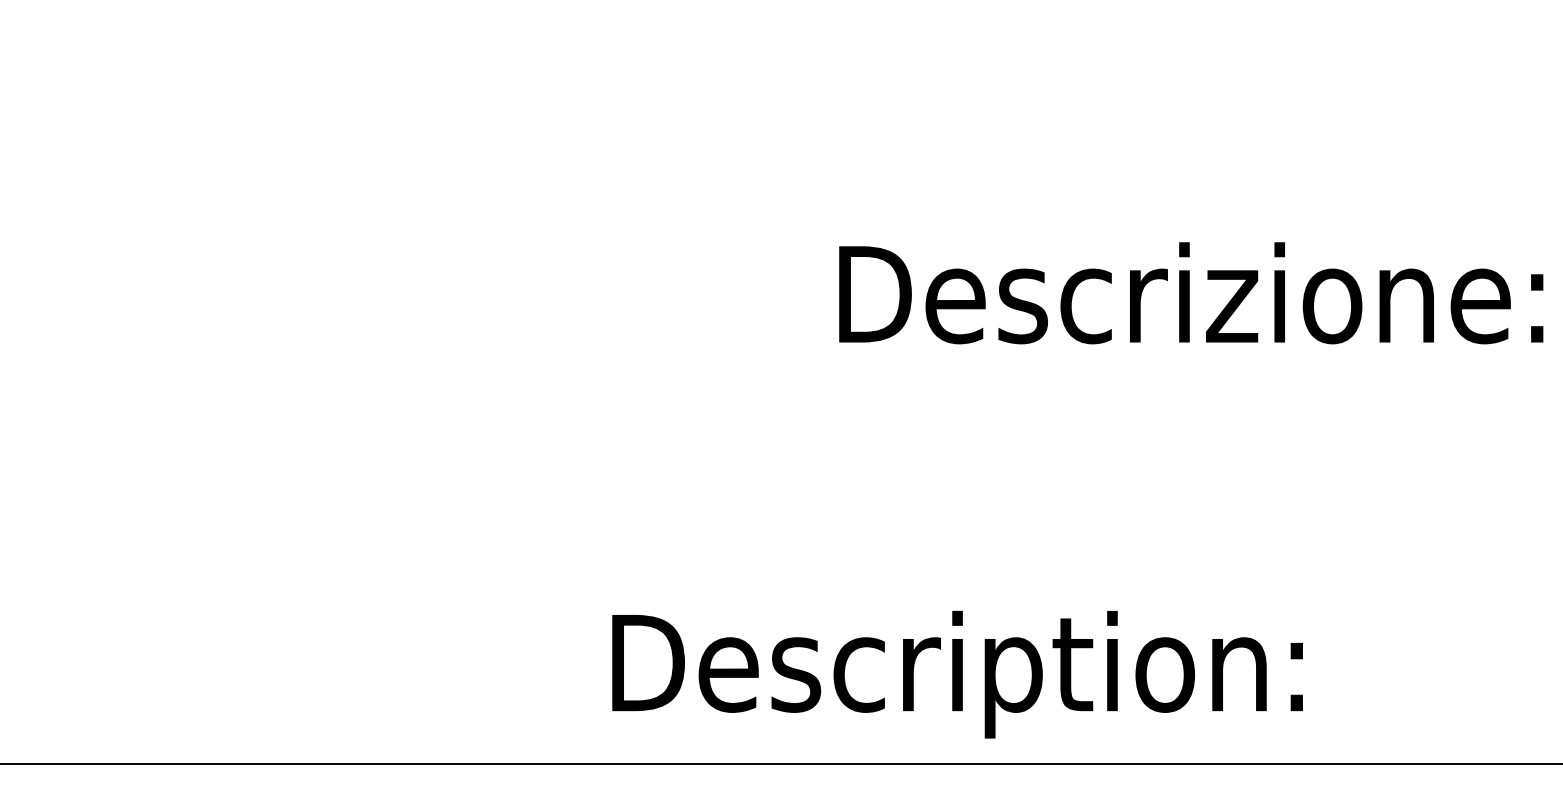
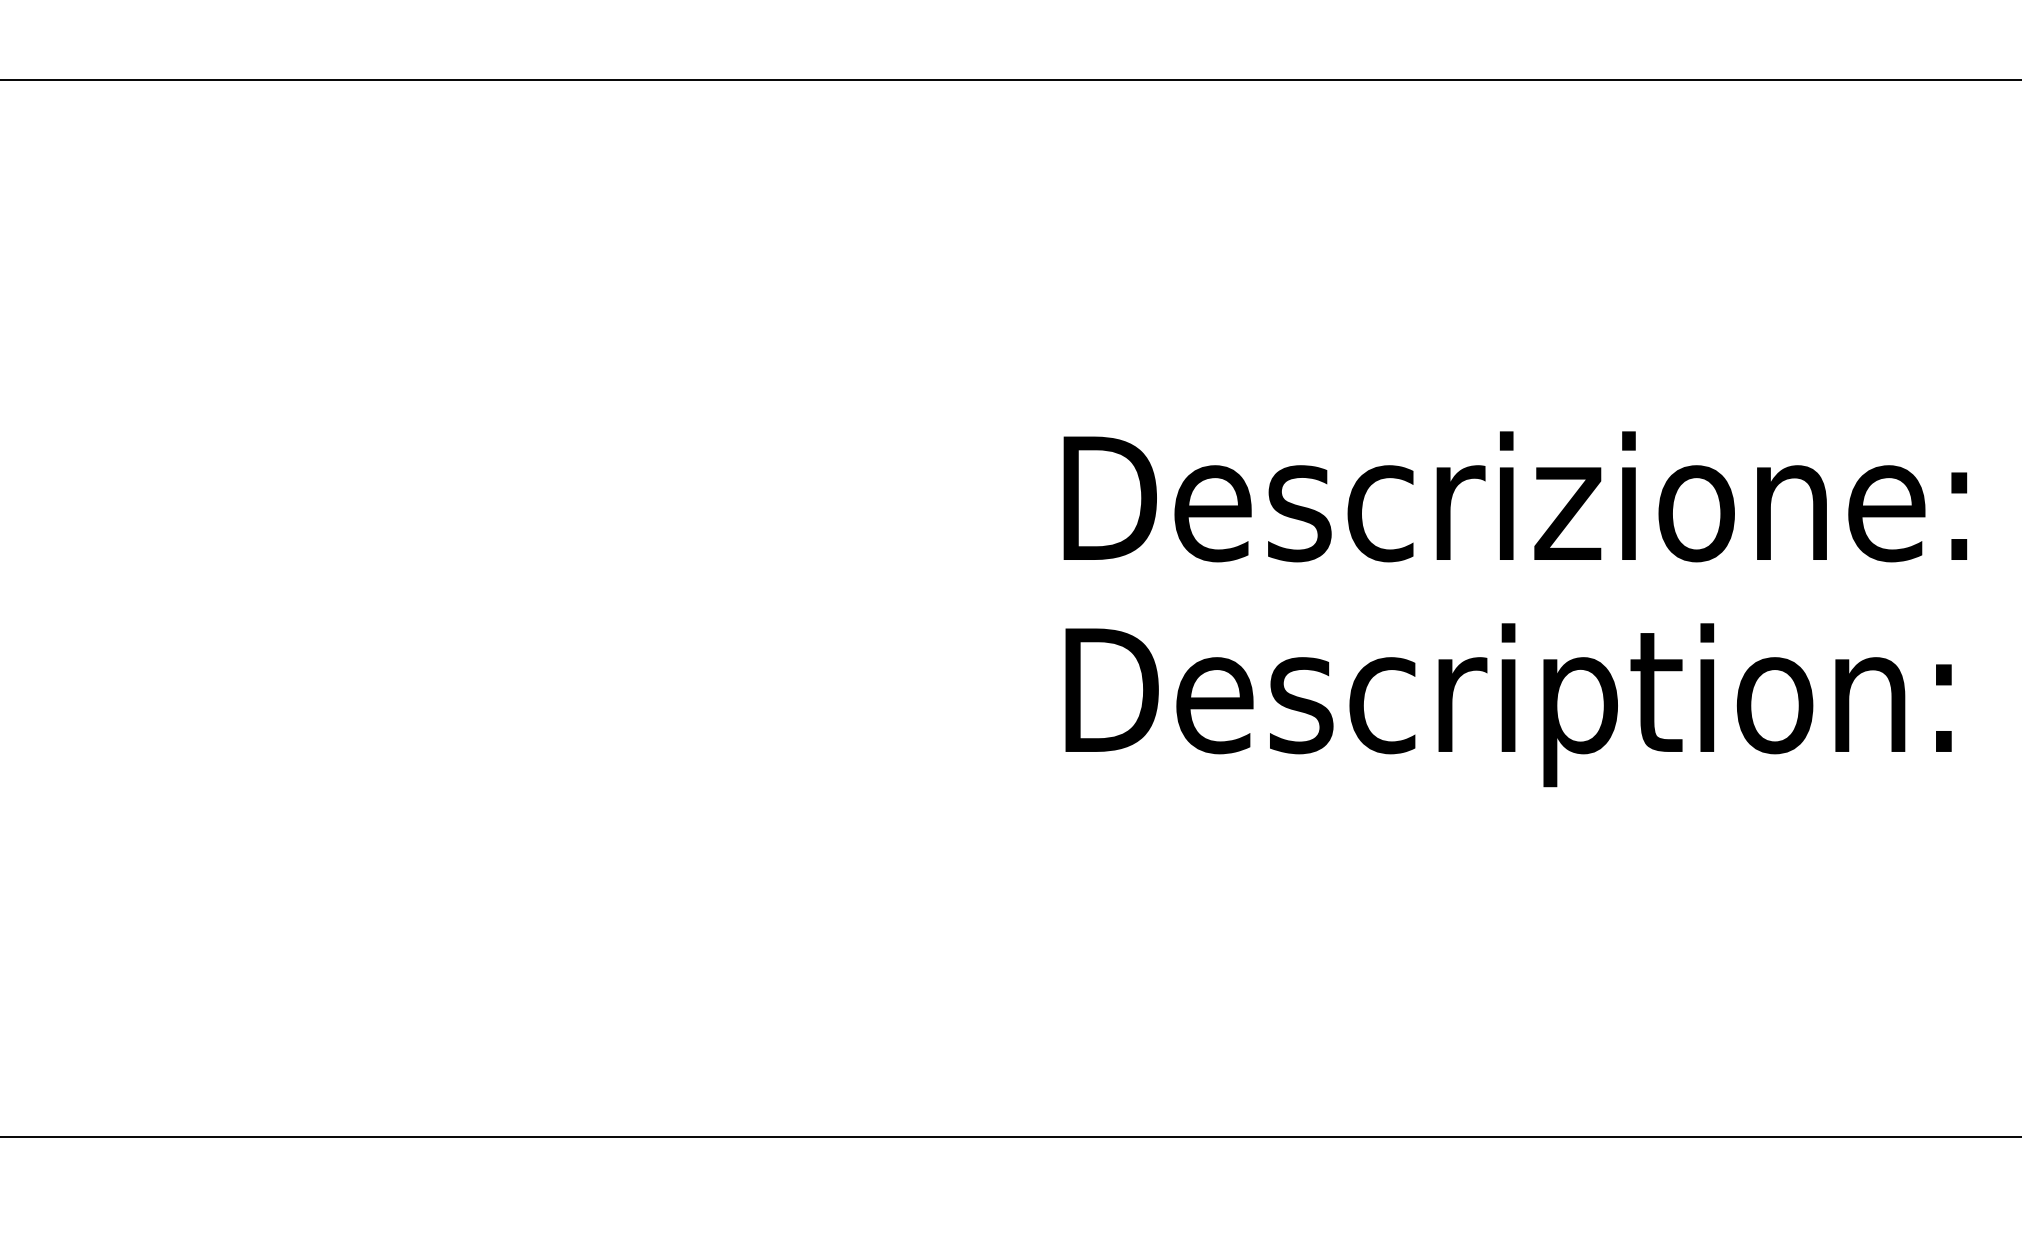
text: (1191, 293) -> (1515, 496), moved
text: (957, 674) -> (1508, 705), moved

